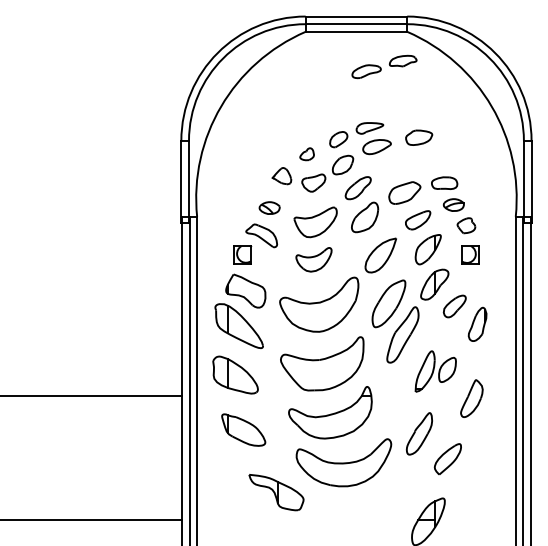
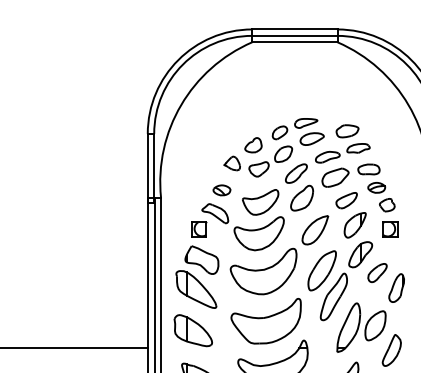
part: (384, 66) -> (342, 152), moved
part: (306, 153) -> (252, 144), size x1.43
part: (313, 259) -> (258, 233), size x1.67
part: (435, 371) -> (361, 327), size x1.43

